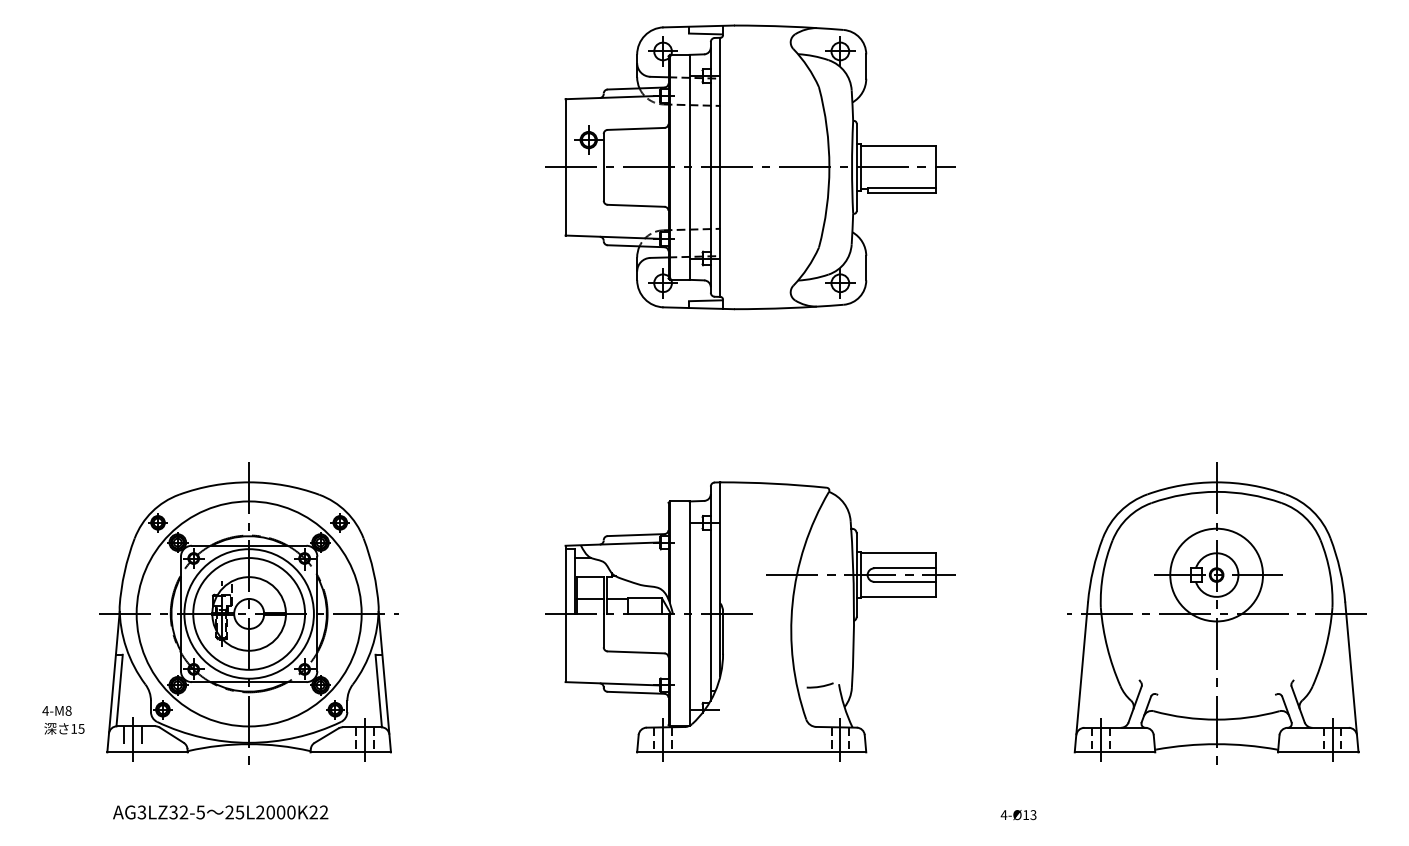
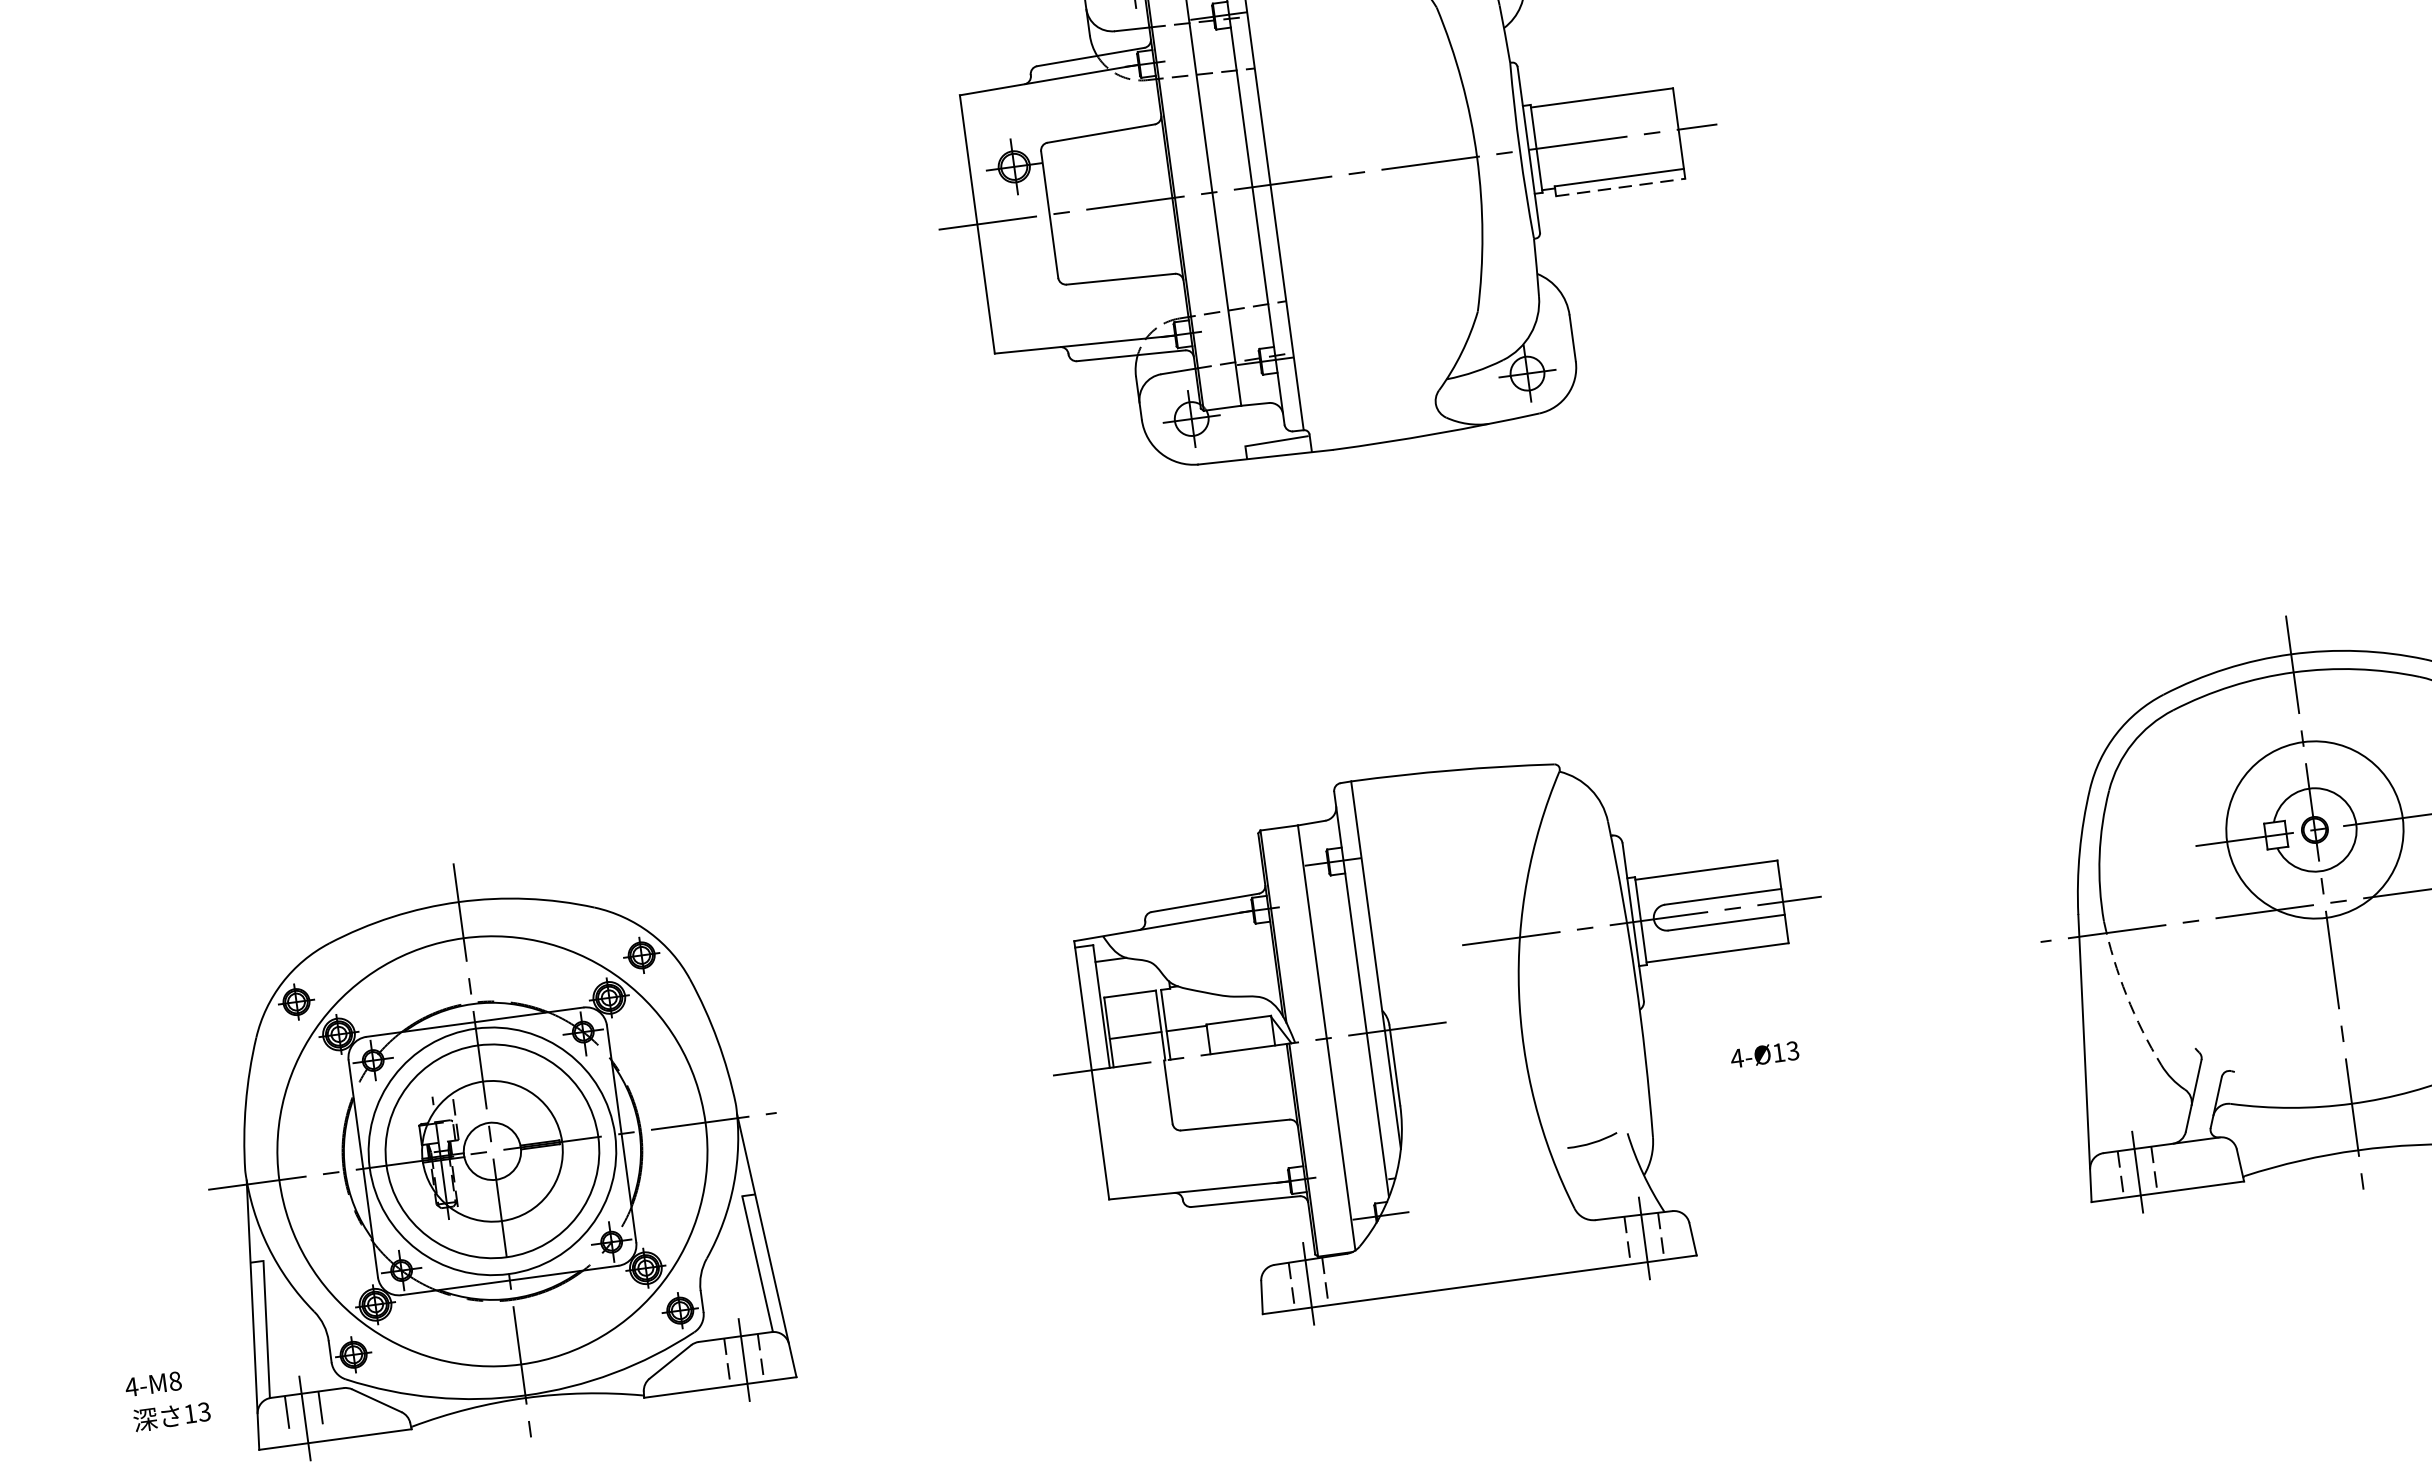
line: (902, 193) -> (1622, 187), solid -> dashed
arc: (1107, 647) -> (2126, 995), solid -> dashed
text: (81, 728) -> (204, 1411), 15 -> 13
text: (1018, 815) -> (1764, 1055), moved

